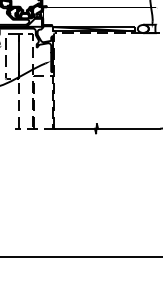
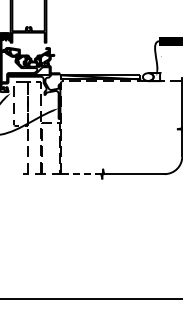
line: (74, 129) -> (81, 174), solid -> dashed

